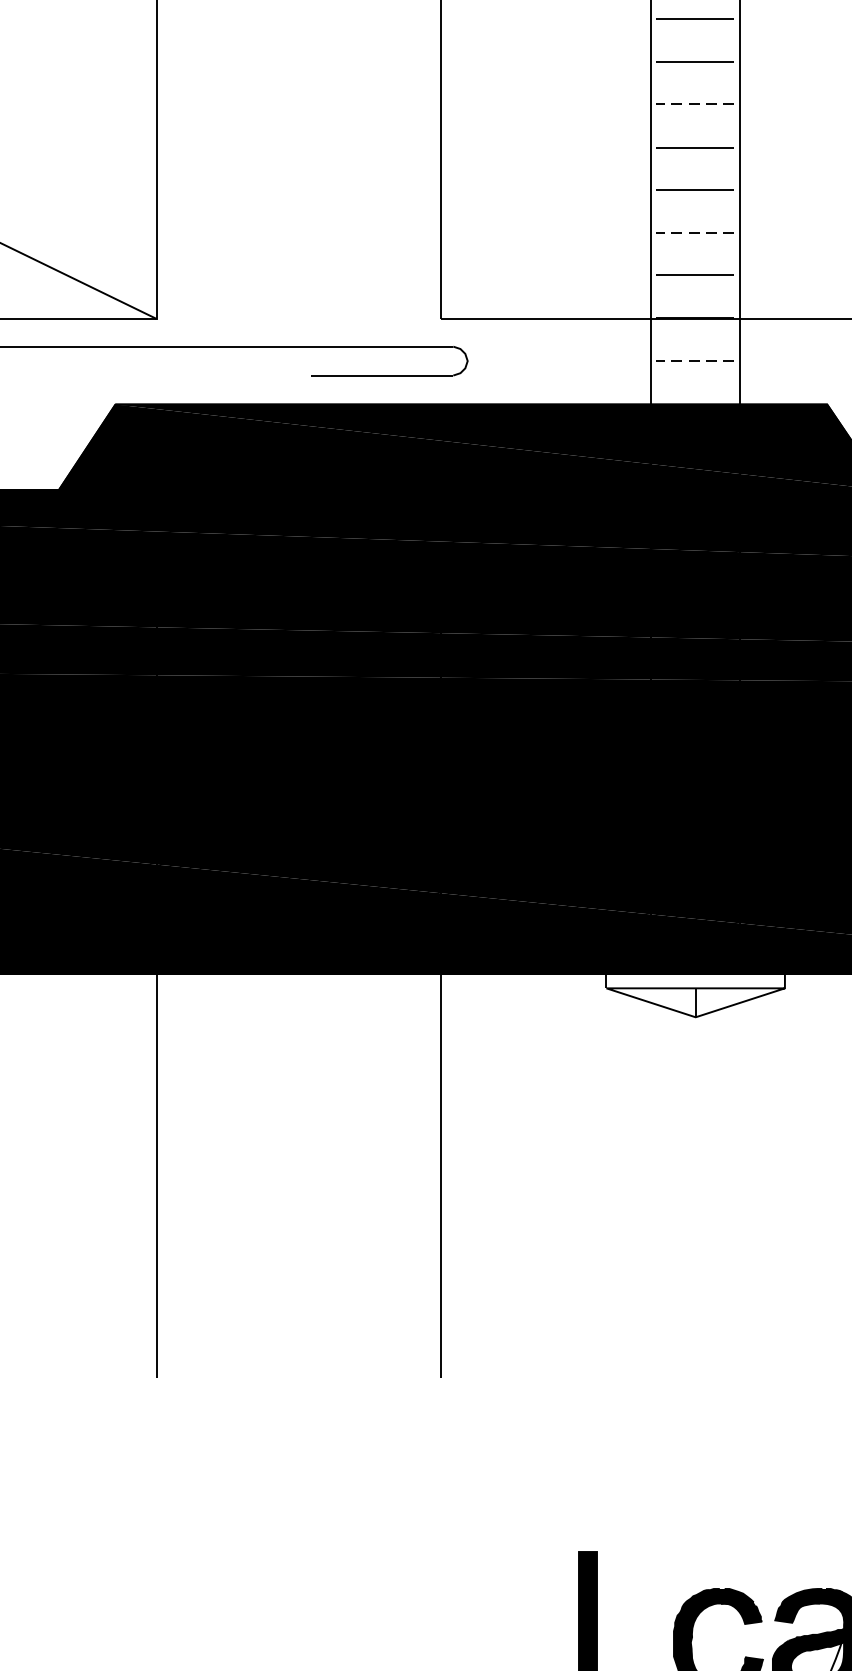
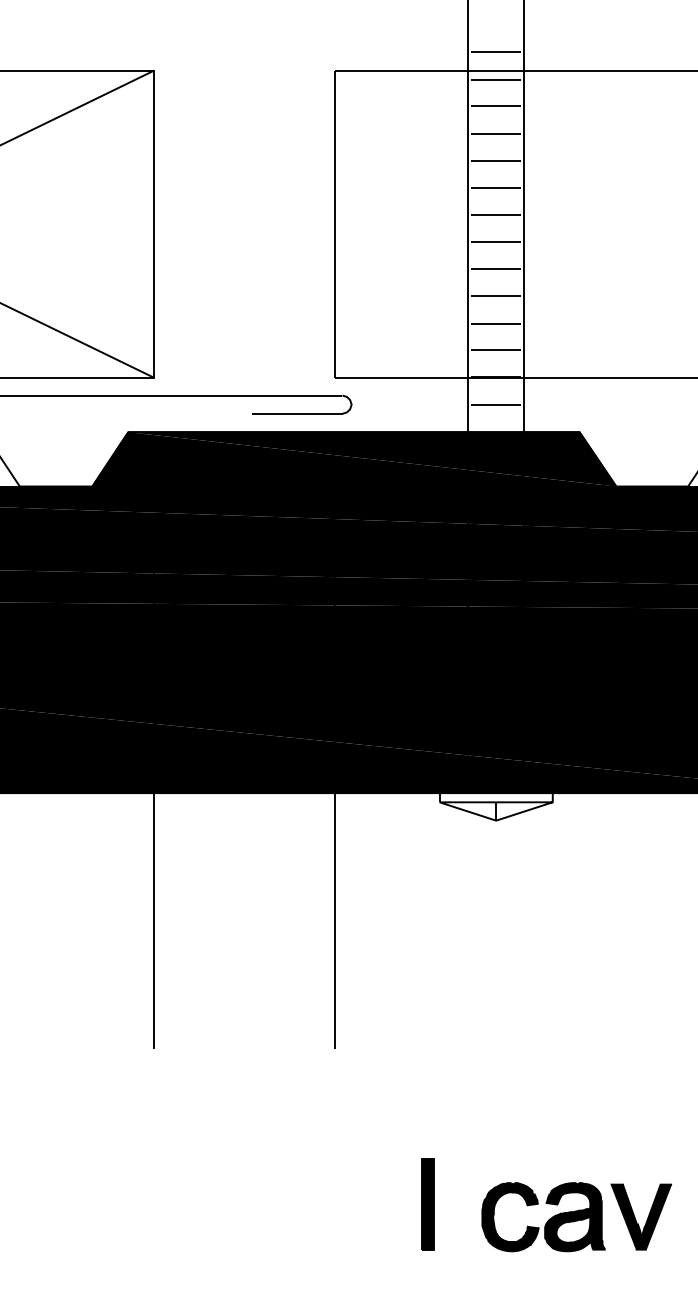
line: (694, 103) -> (495, 241), dashed -> solid
line: (694, 233) -> (495, 323), dashed -> solid
line: (694, 360) -> (495, 404), dashed -> solid

